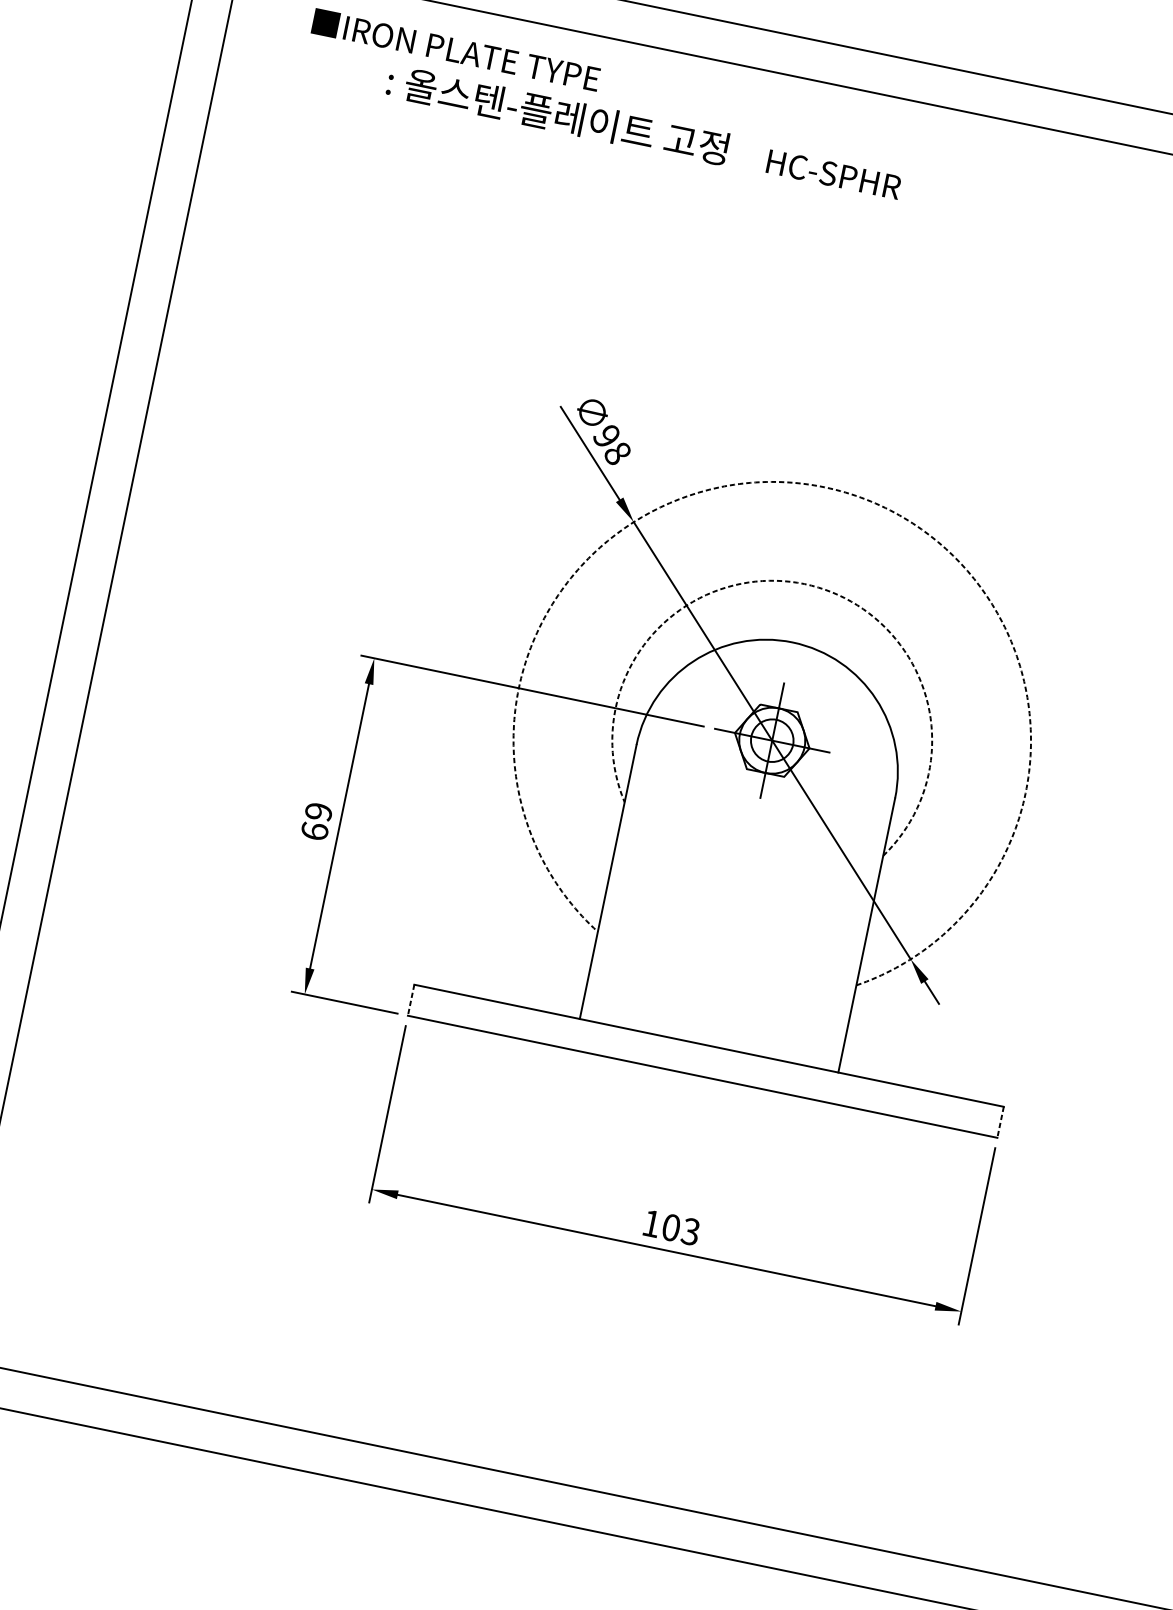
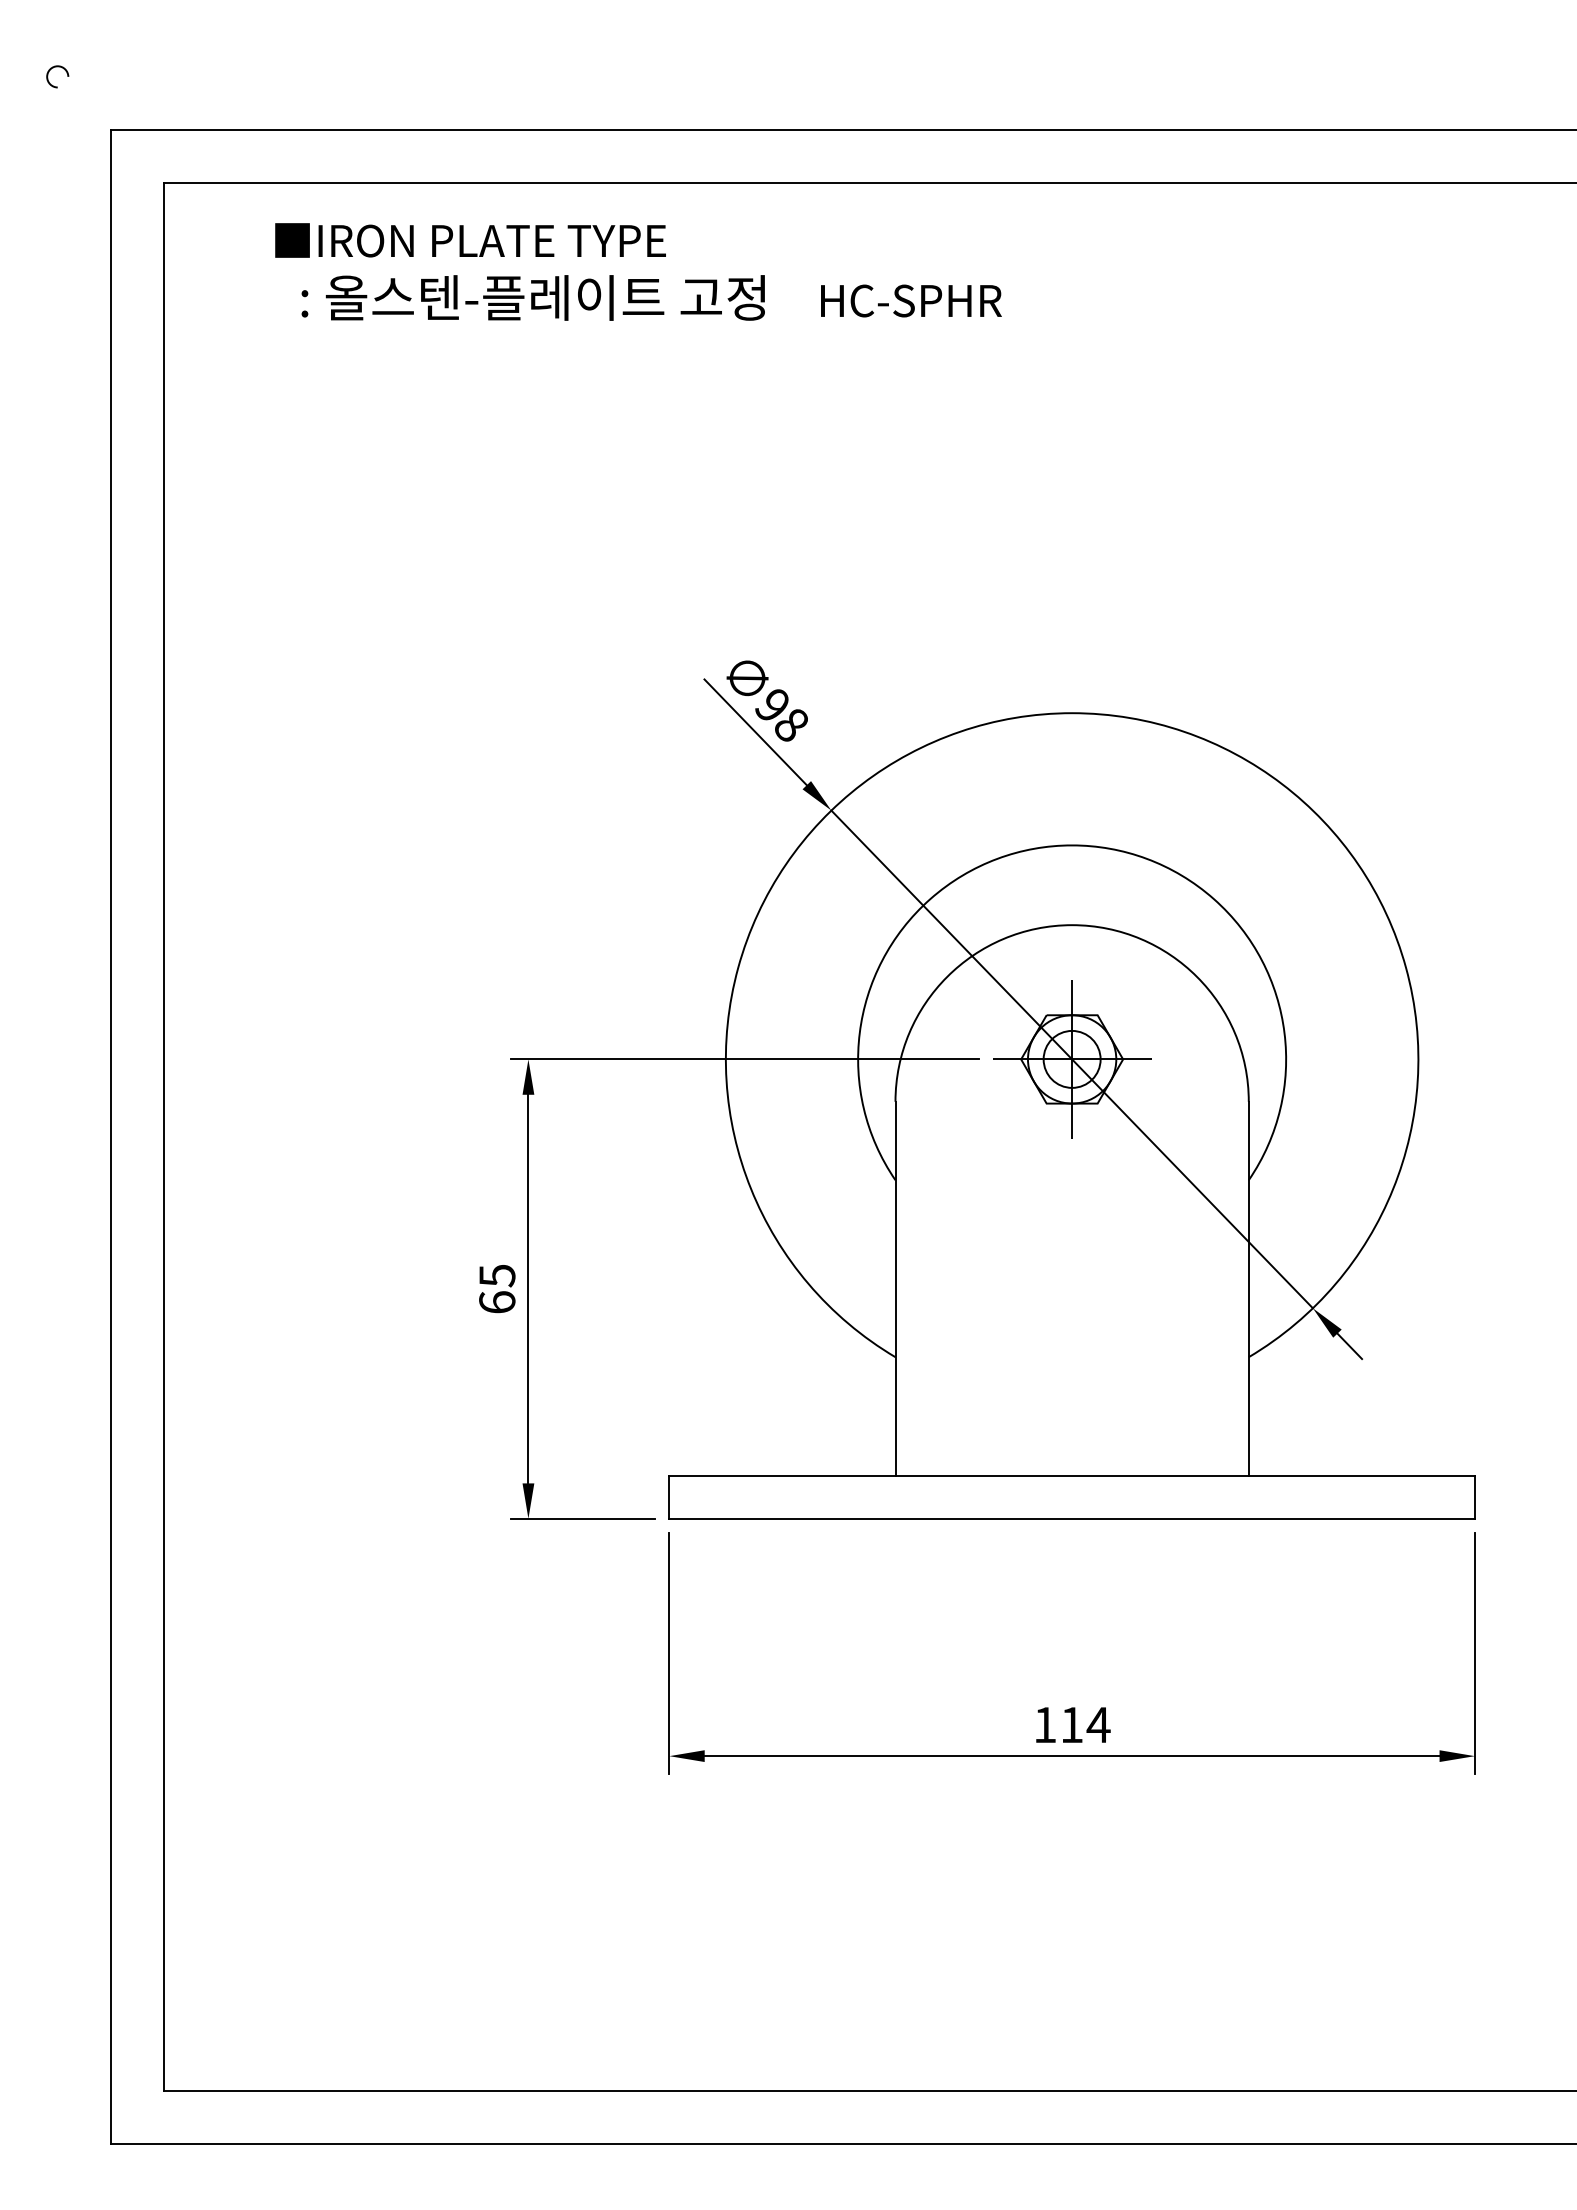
text: (644, 132) -> (651, 297), moved
arc: (824, 487) -> (1072, 713), dashed -> solid
arc: (804, 584) -> (1072, 845), dashed -> solid
text: (318, 812) -> (497, 1276), 69 -> 65
line: (411, 1000) -> (669, 1498), dashed -> solid
line: (1000, 1122) -> (1474, 1498), dashed -> solid
text: (681, 1229) -> (1085, 1724), 103 -> 114

